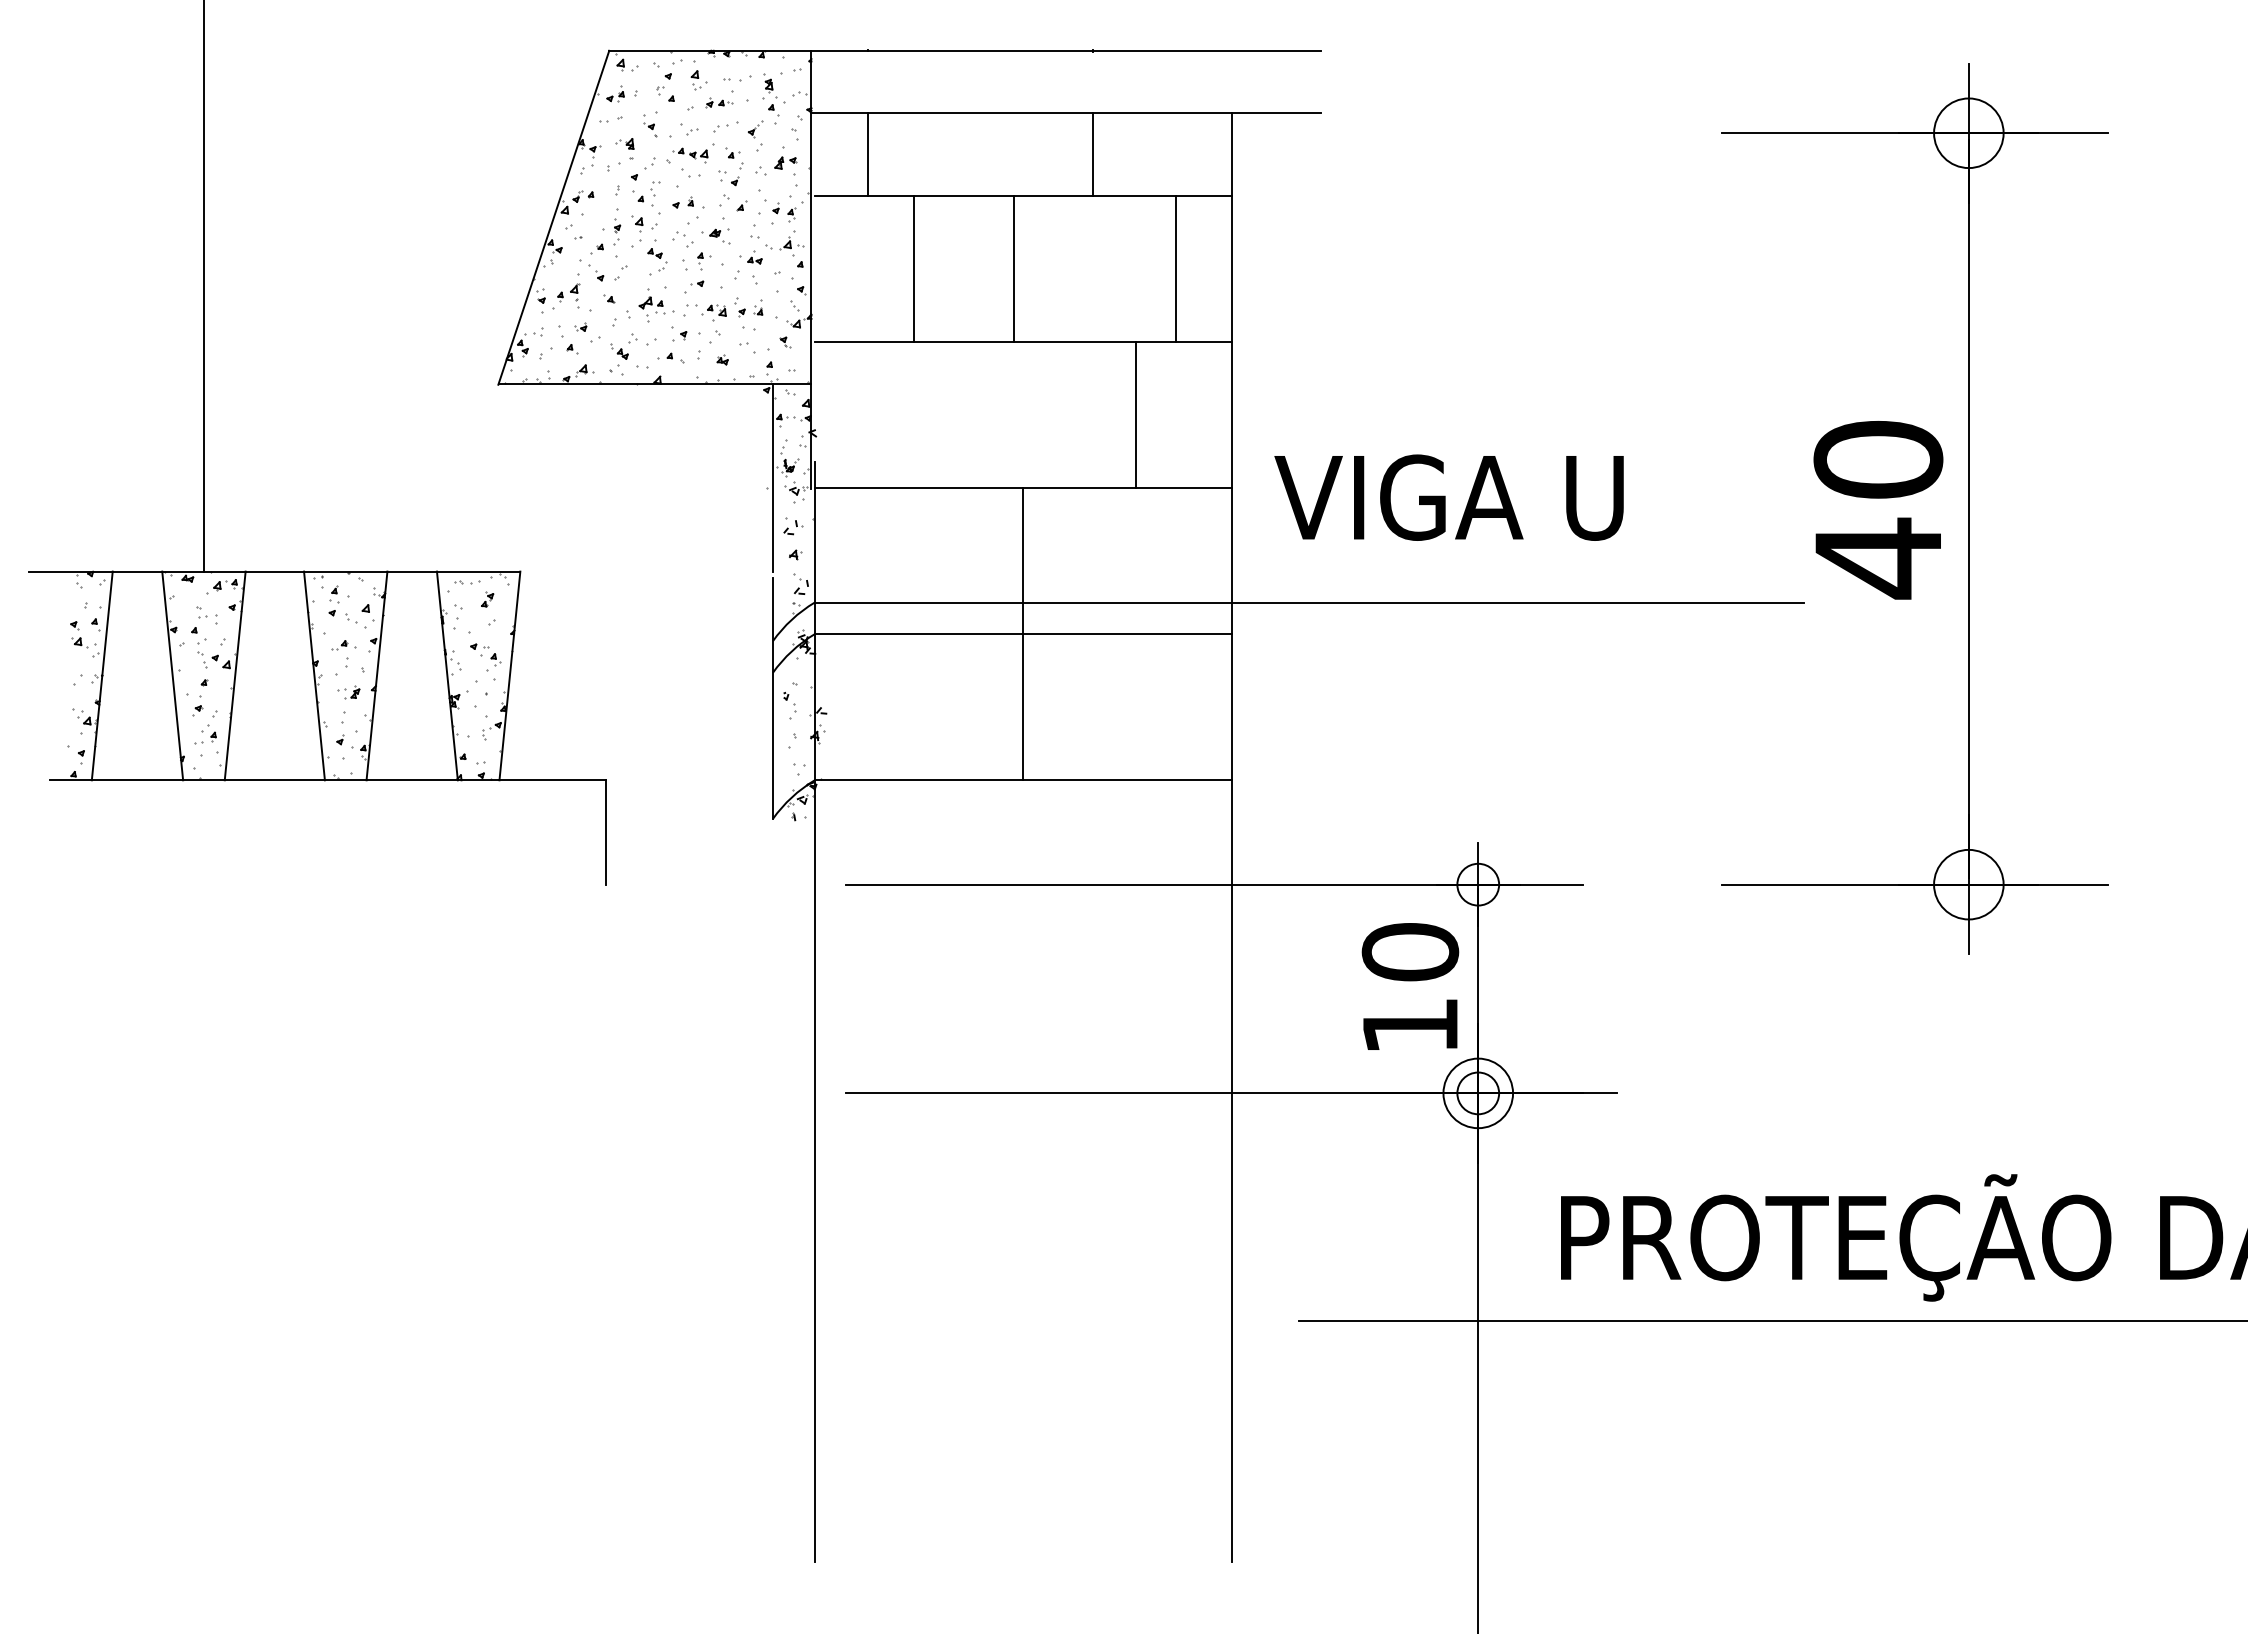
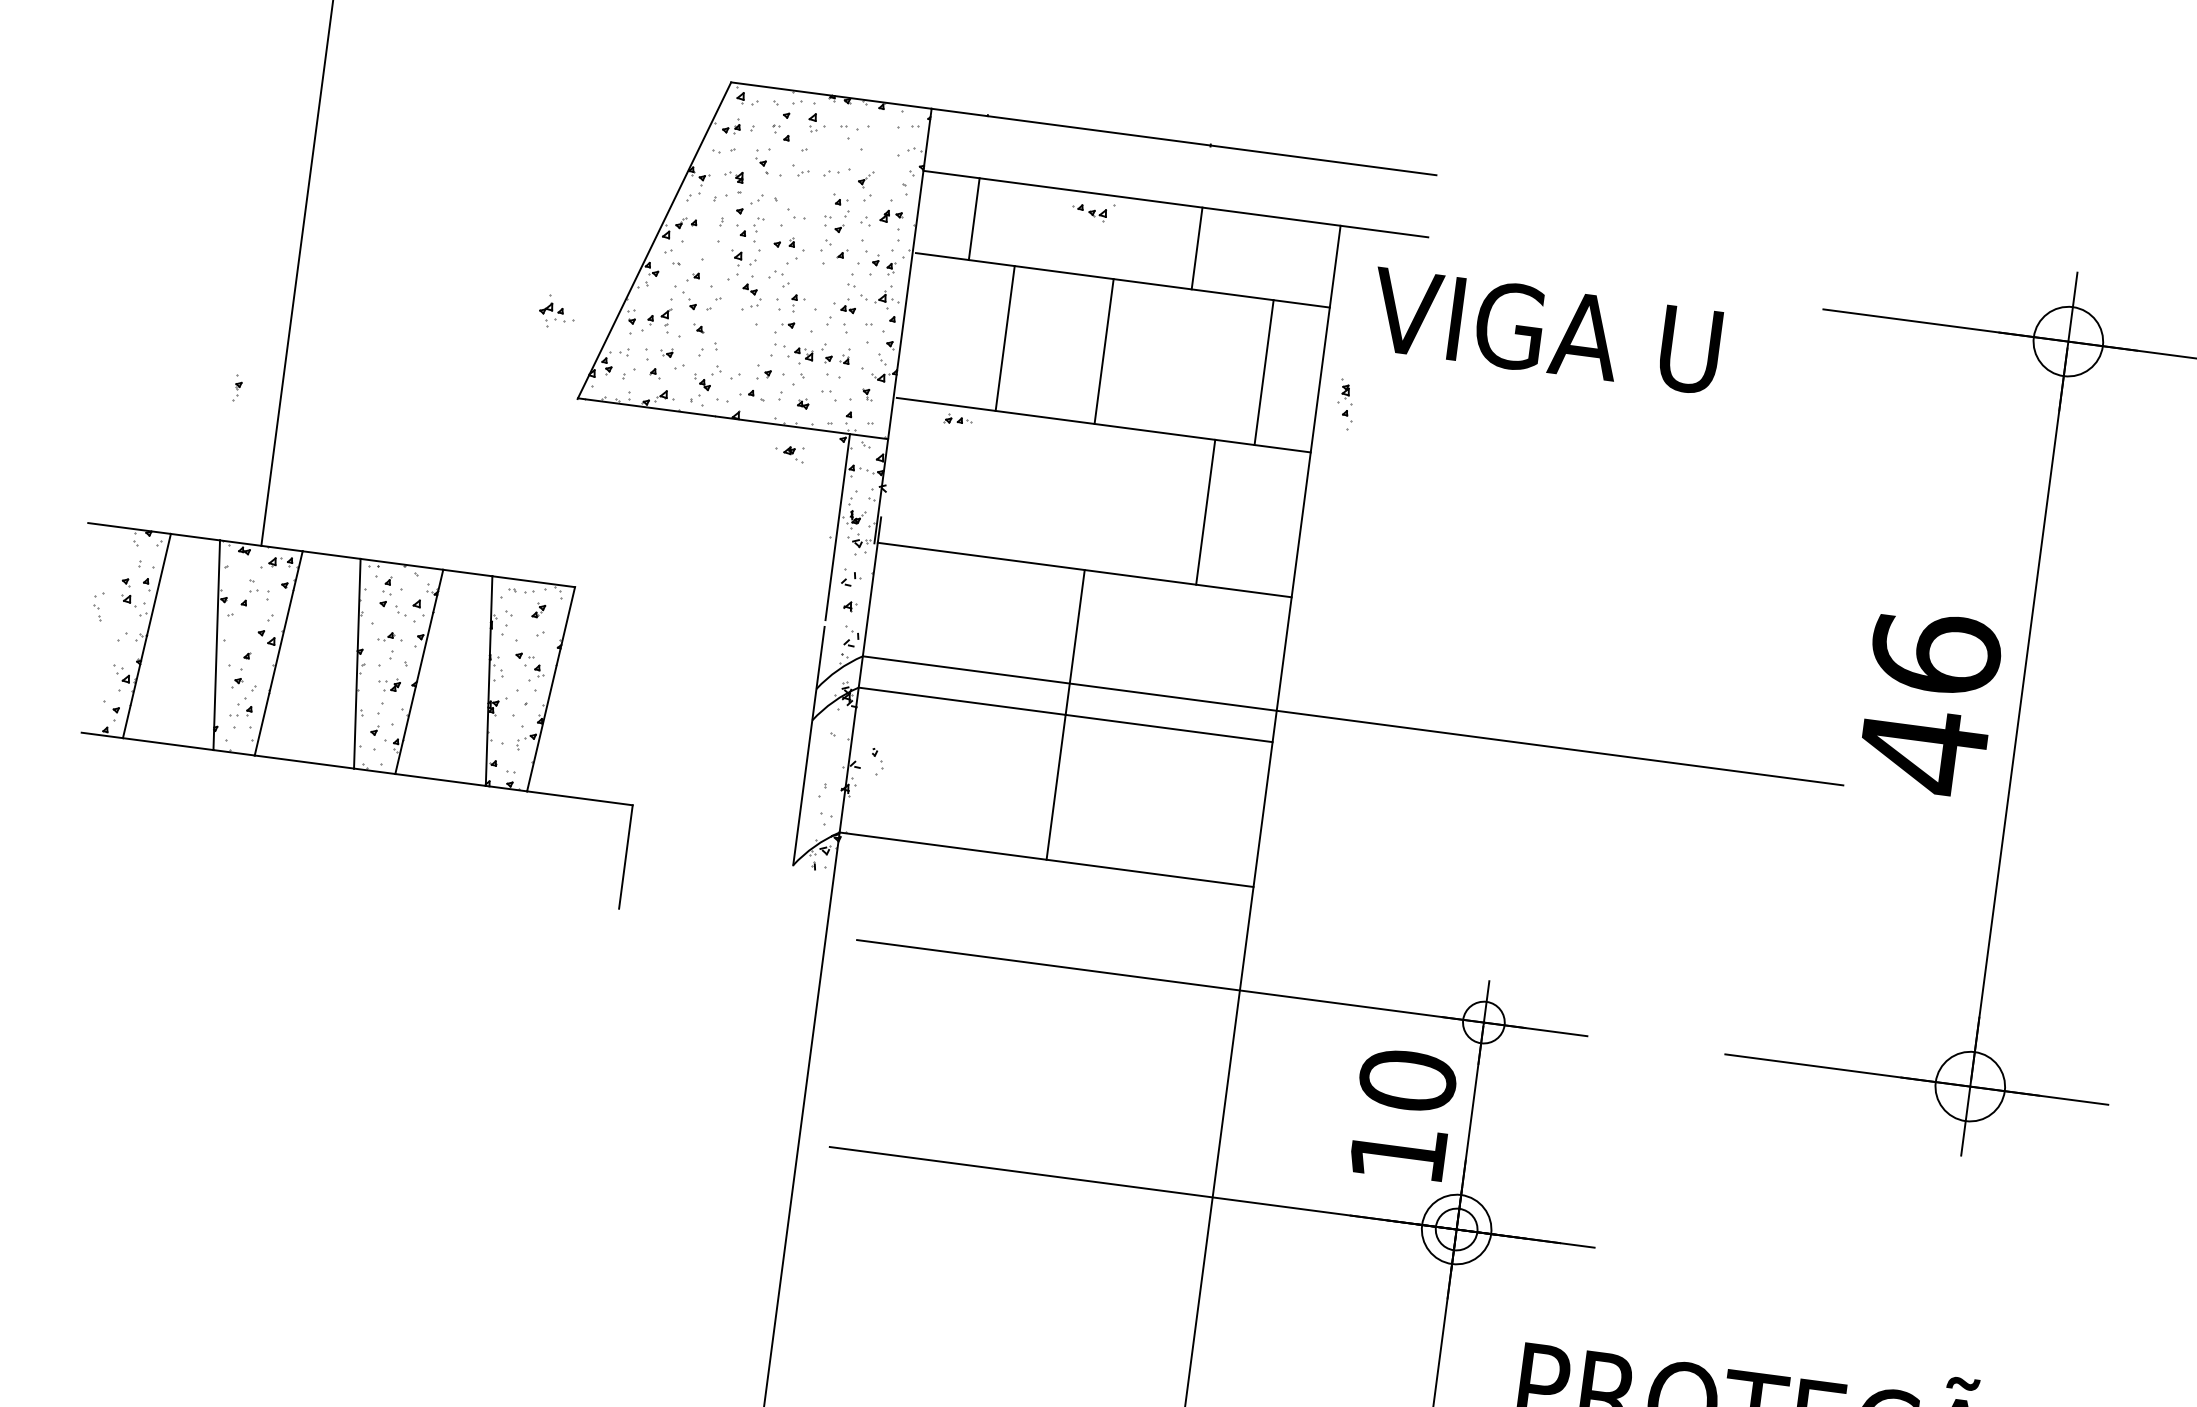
part: (770, 98) -> (1345, 404), moved
part: (719, 102) -> (958, 419), moved
part: (693, 153) -> (1092, 211), moved
part: (617, 231) -> (238, 388), moved
part: (715, 236) -> (789, 453), moved
part: (656, 305) -> (556, 312), moved
text: (1878, 459) -> (1936, 653), 40 -> 46
text: (1448, 497) -> (1545, 330), moved
part: (202, 653) -> (98, 607), moved
part: (789, 705) -> (876, 761), moved

